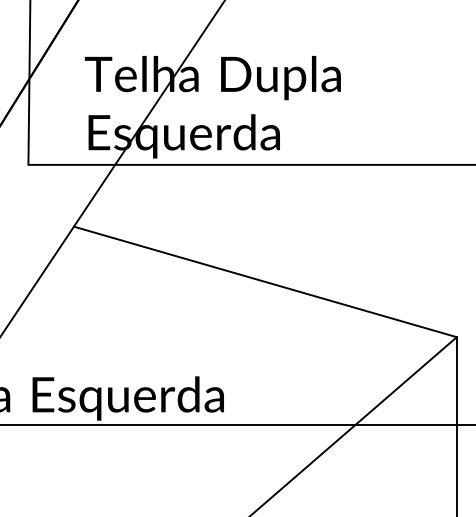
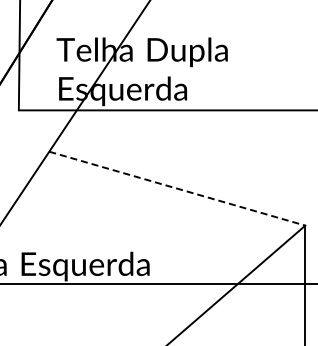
line: (265, 281) -> (177, 188), solid -> dashed

